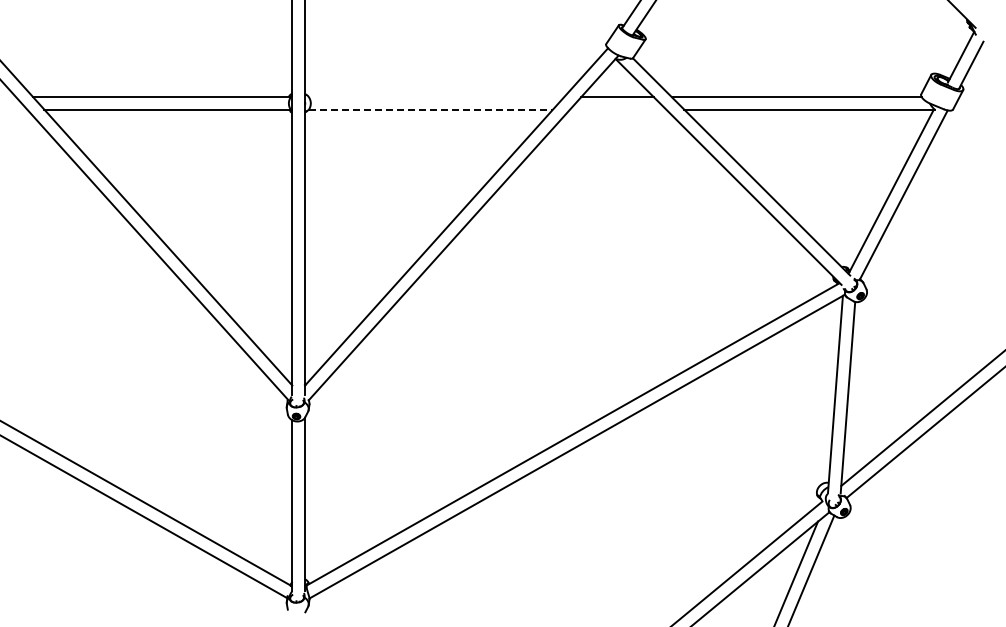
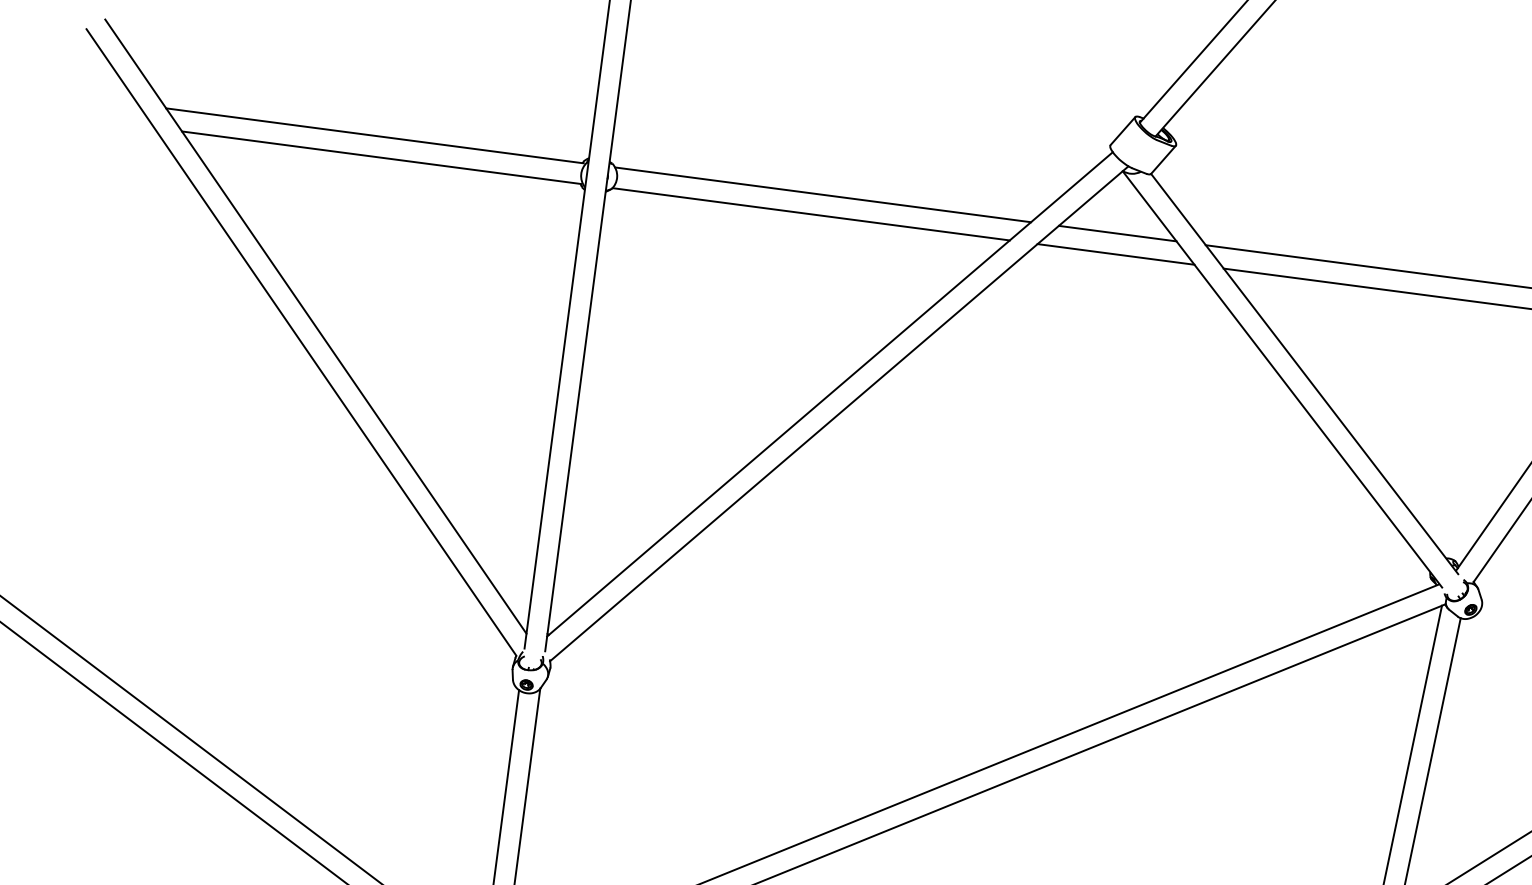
line: (436, 97) -> (822, 195), added
line: (431, 109) -> (812, 214), dashed -> solid
line: (617, 109) -> (1114, 253), added

